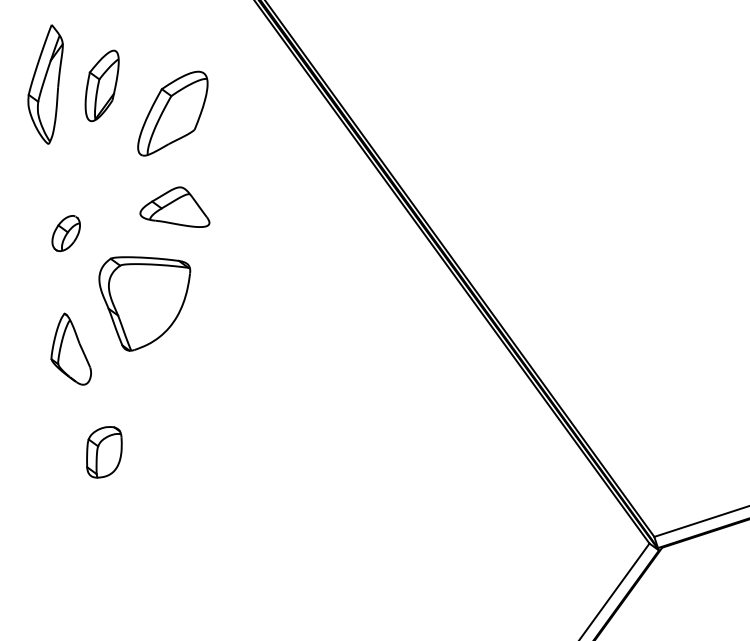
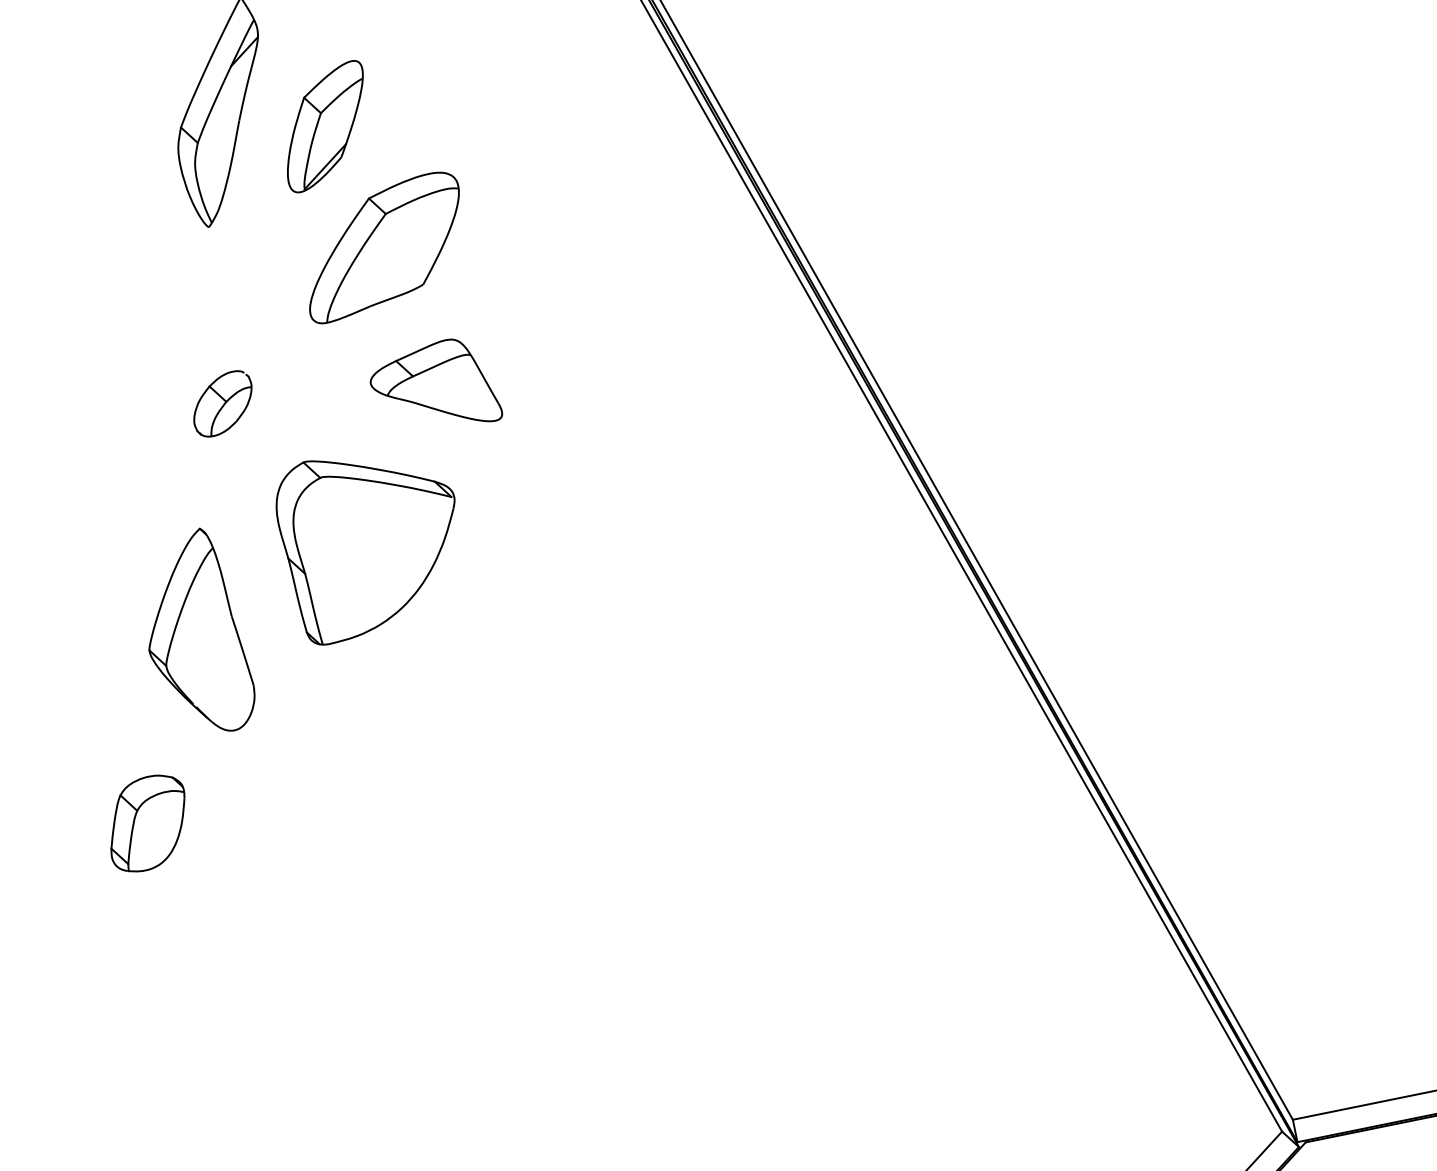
part: (172, 113) -> (384, 247), moved
part: (71, 348) -> (207, 627), size x1.43
part: (104, 452) -> (148, 824), moved

